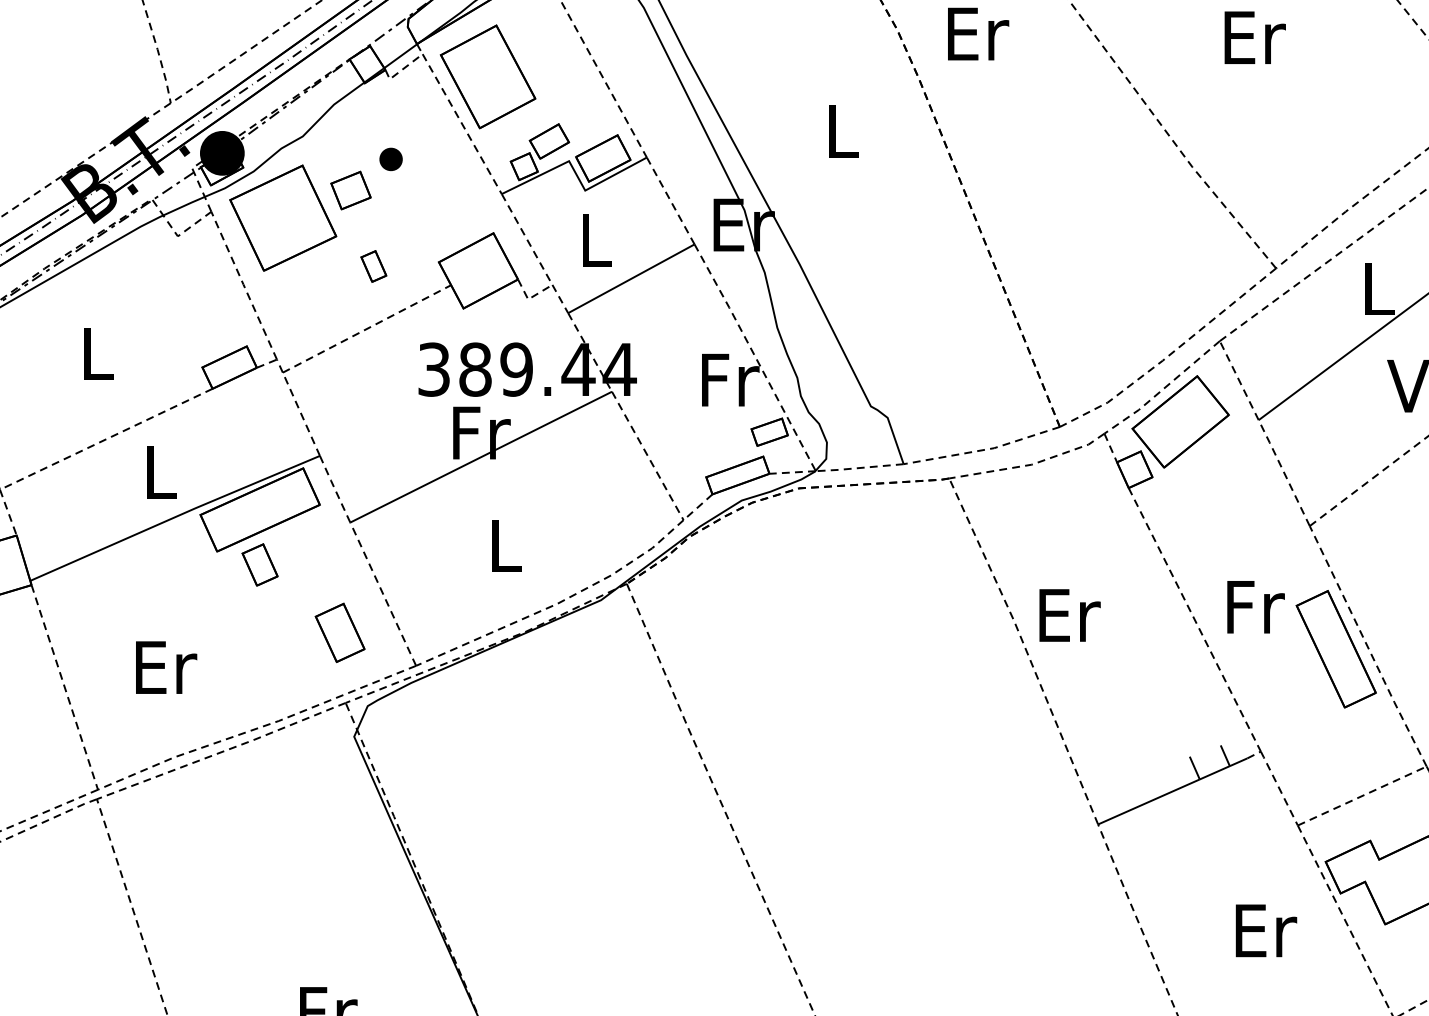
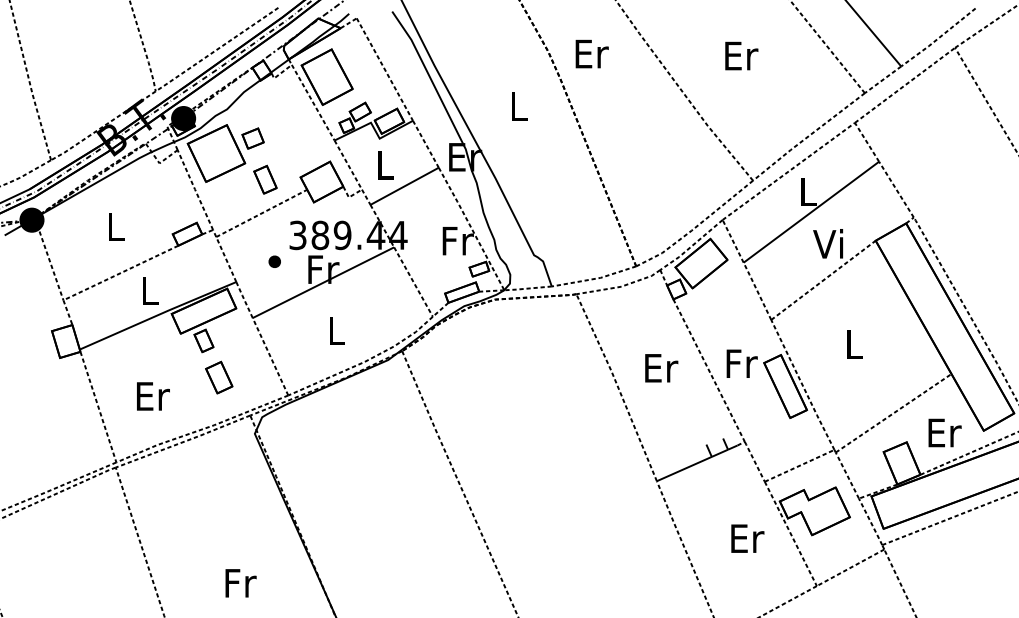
part: (390, 158) -> (274, 261), moved
part: (373, 266) -> (265, 179), size x1.67
text: (1069, 615) -> (661, 368), moved
part: (340, 632) -> (219, 377), moved

